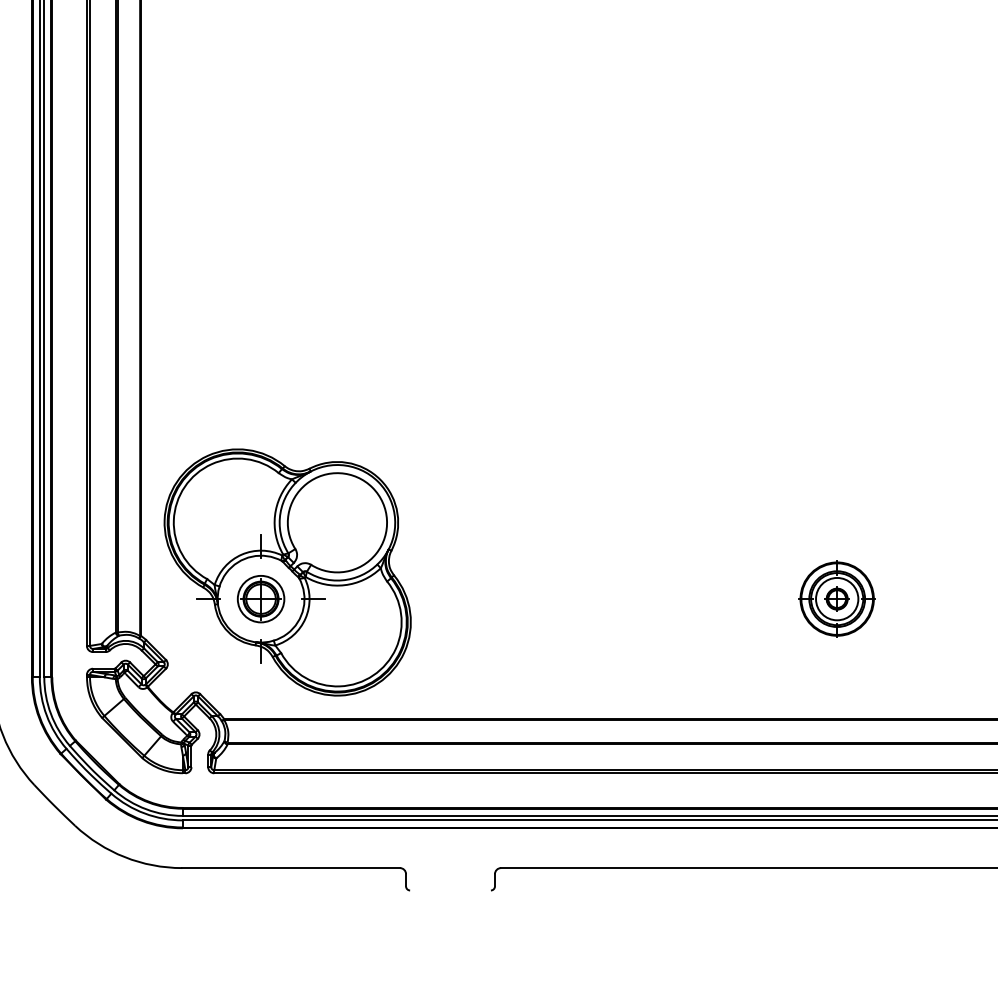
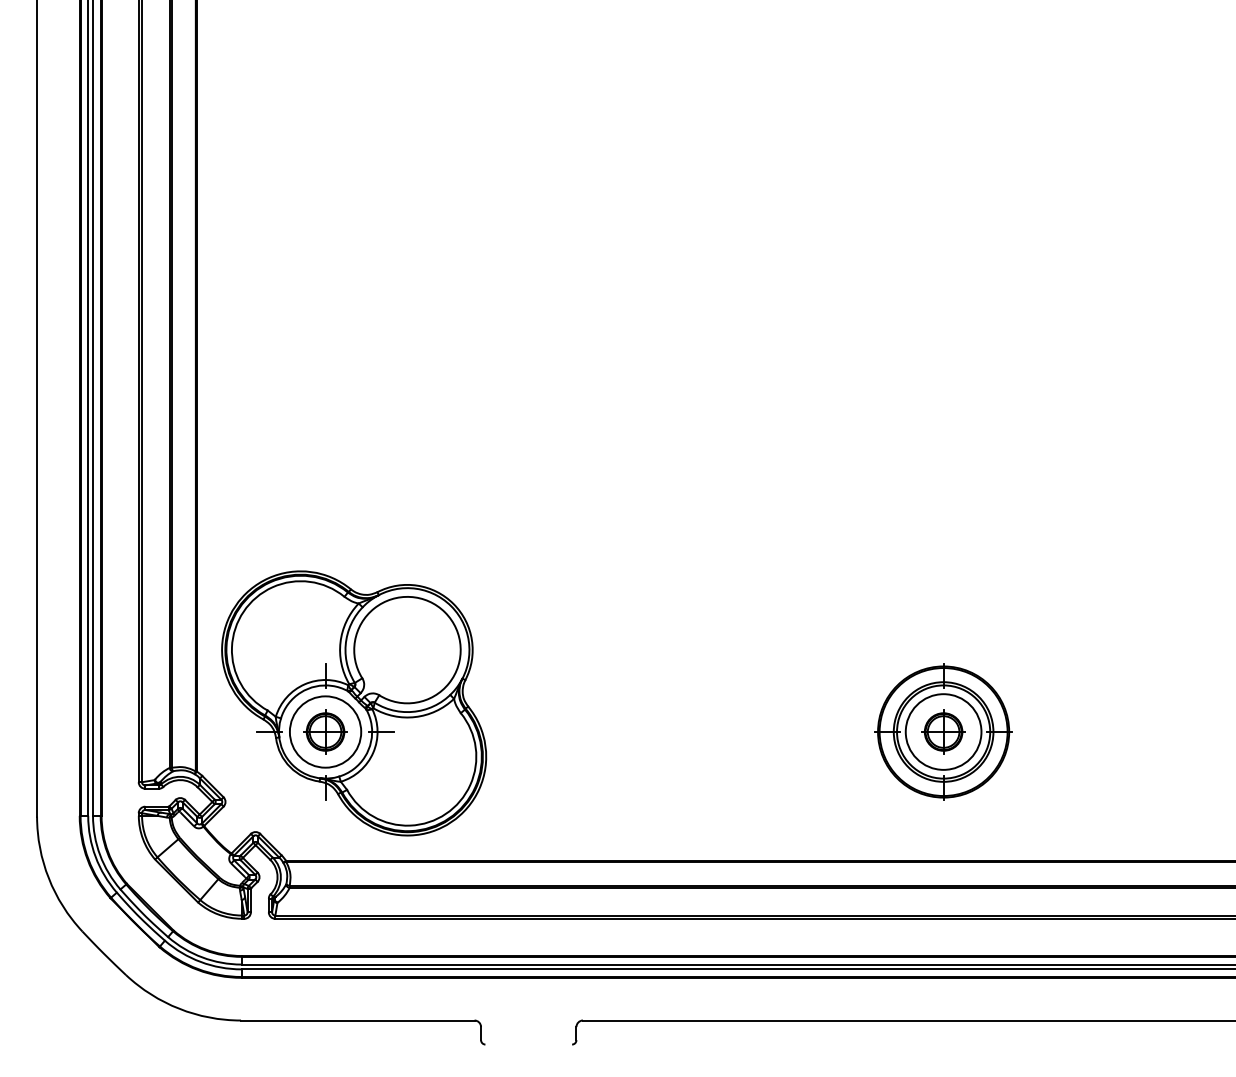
circle: (261, 598) -> (325, 731), size x1.43
part: (837, 598) -> (943, 731), size x1.67

